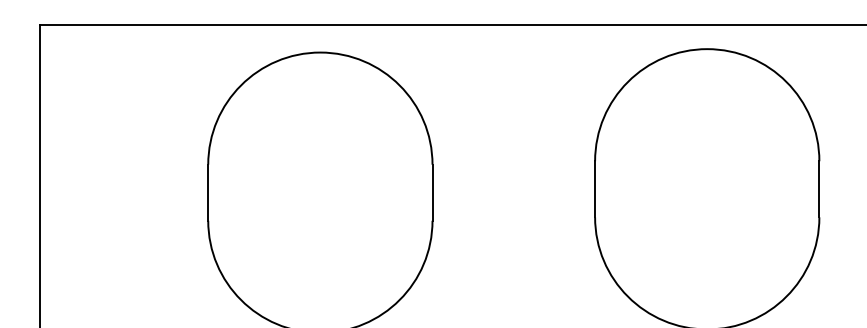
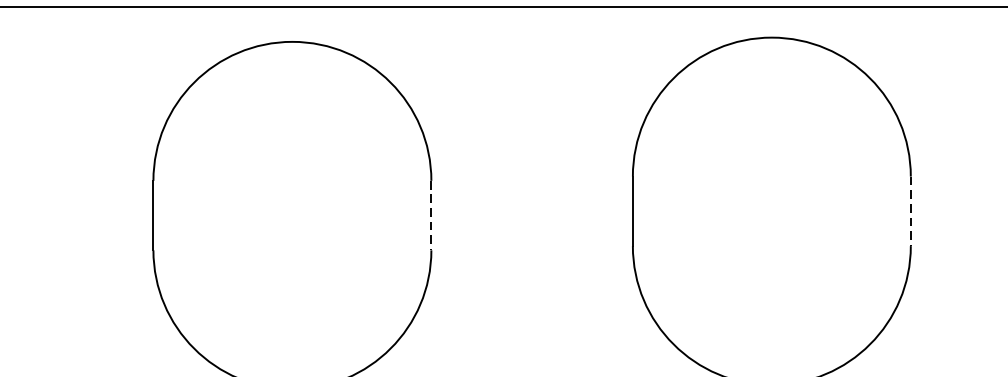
line: (819, 189) -> (910, 211), solid -> dashed
line: (432, 193) -> (431, 216), solid -> dashed

